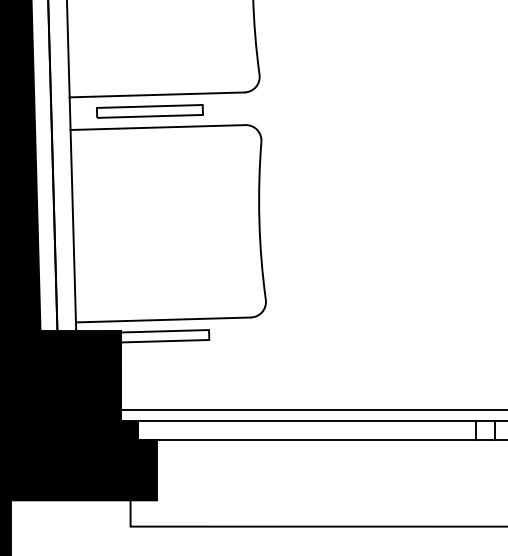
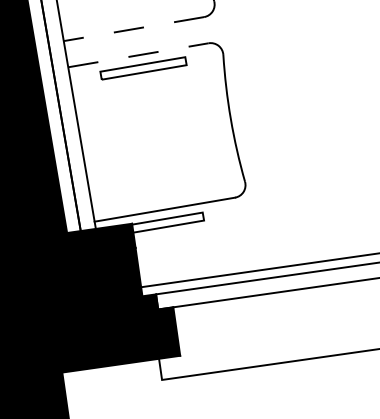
line: (157, 94) -> (134, 28), solid -> dashed
part: (149, 111) -> (143, 68), moved
line: (158, 127) -> (138, 55), solid -> dashed

